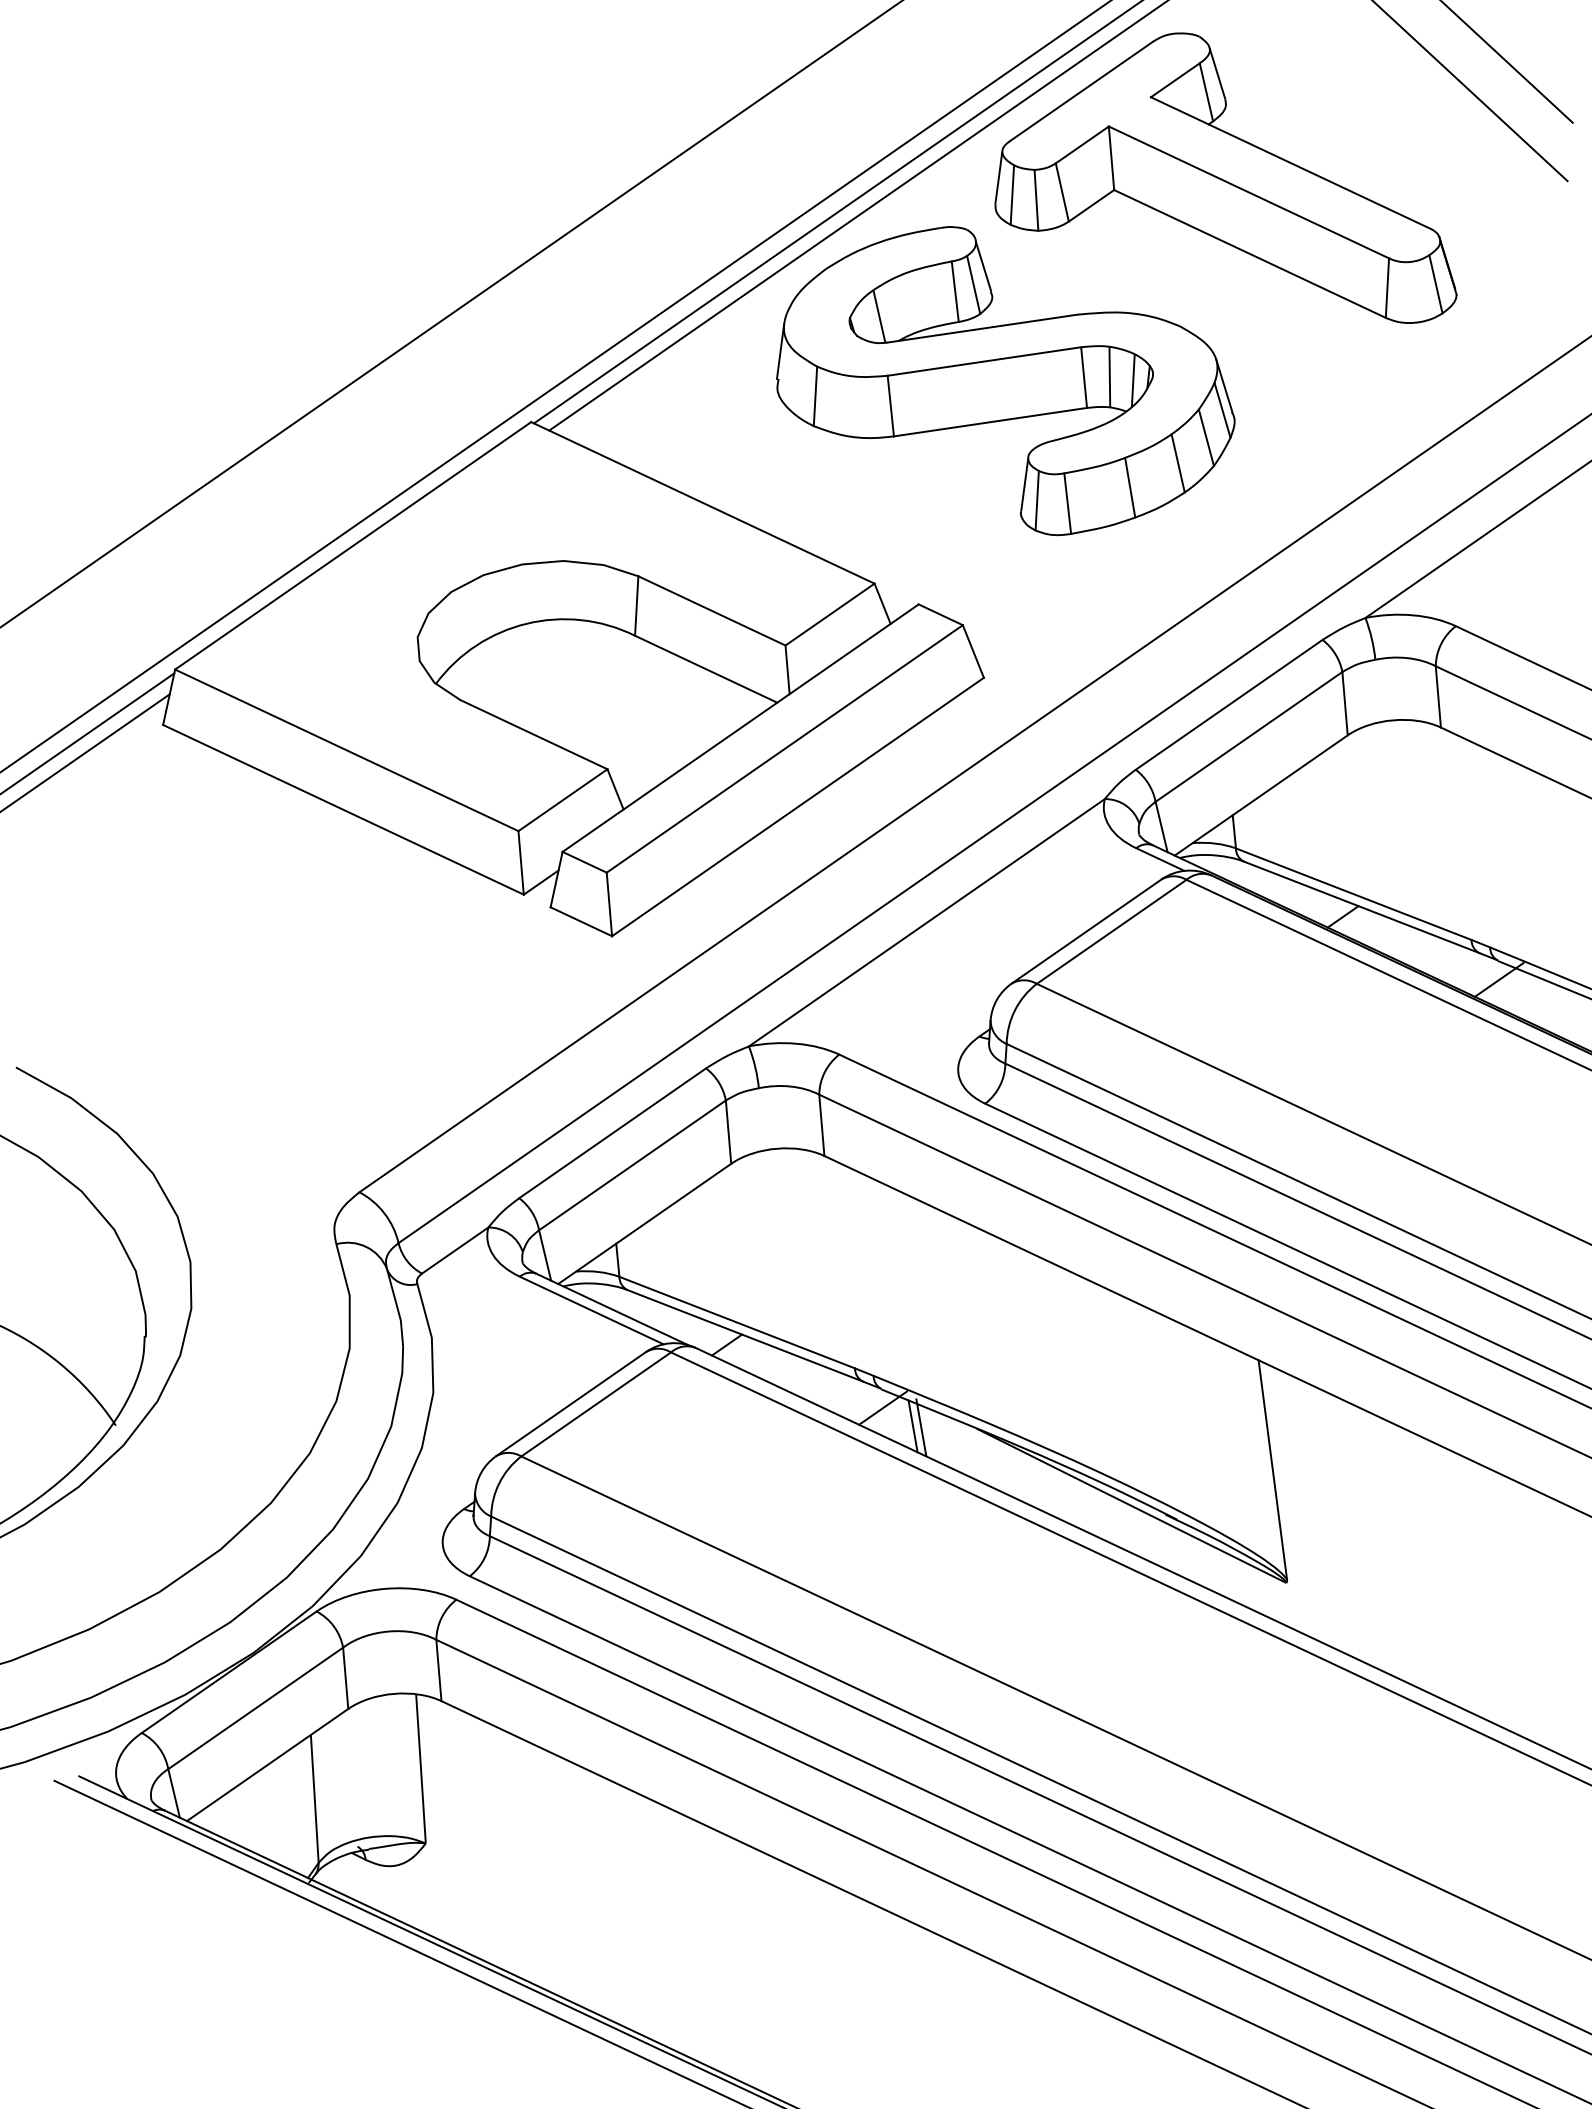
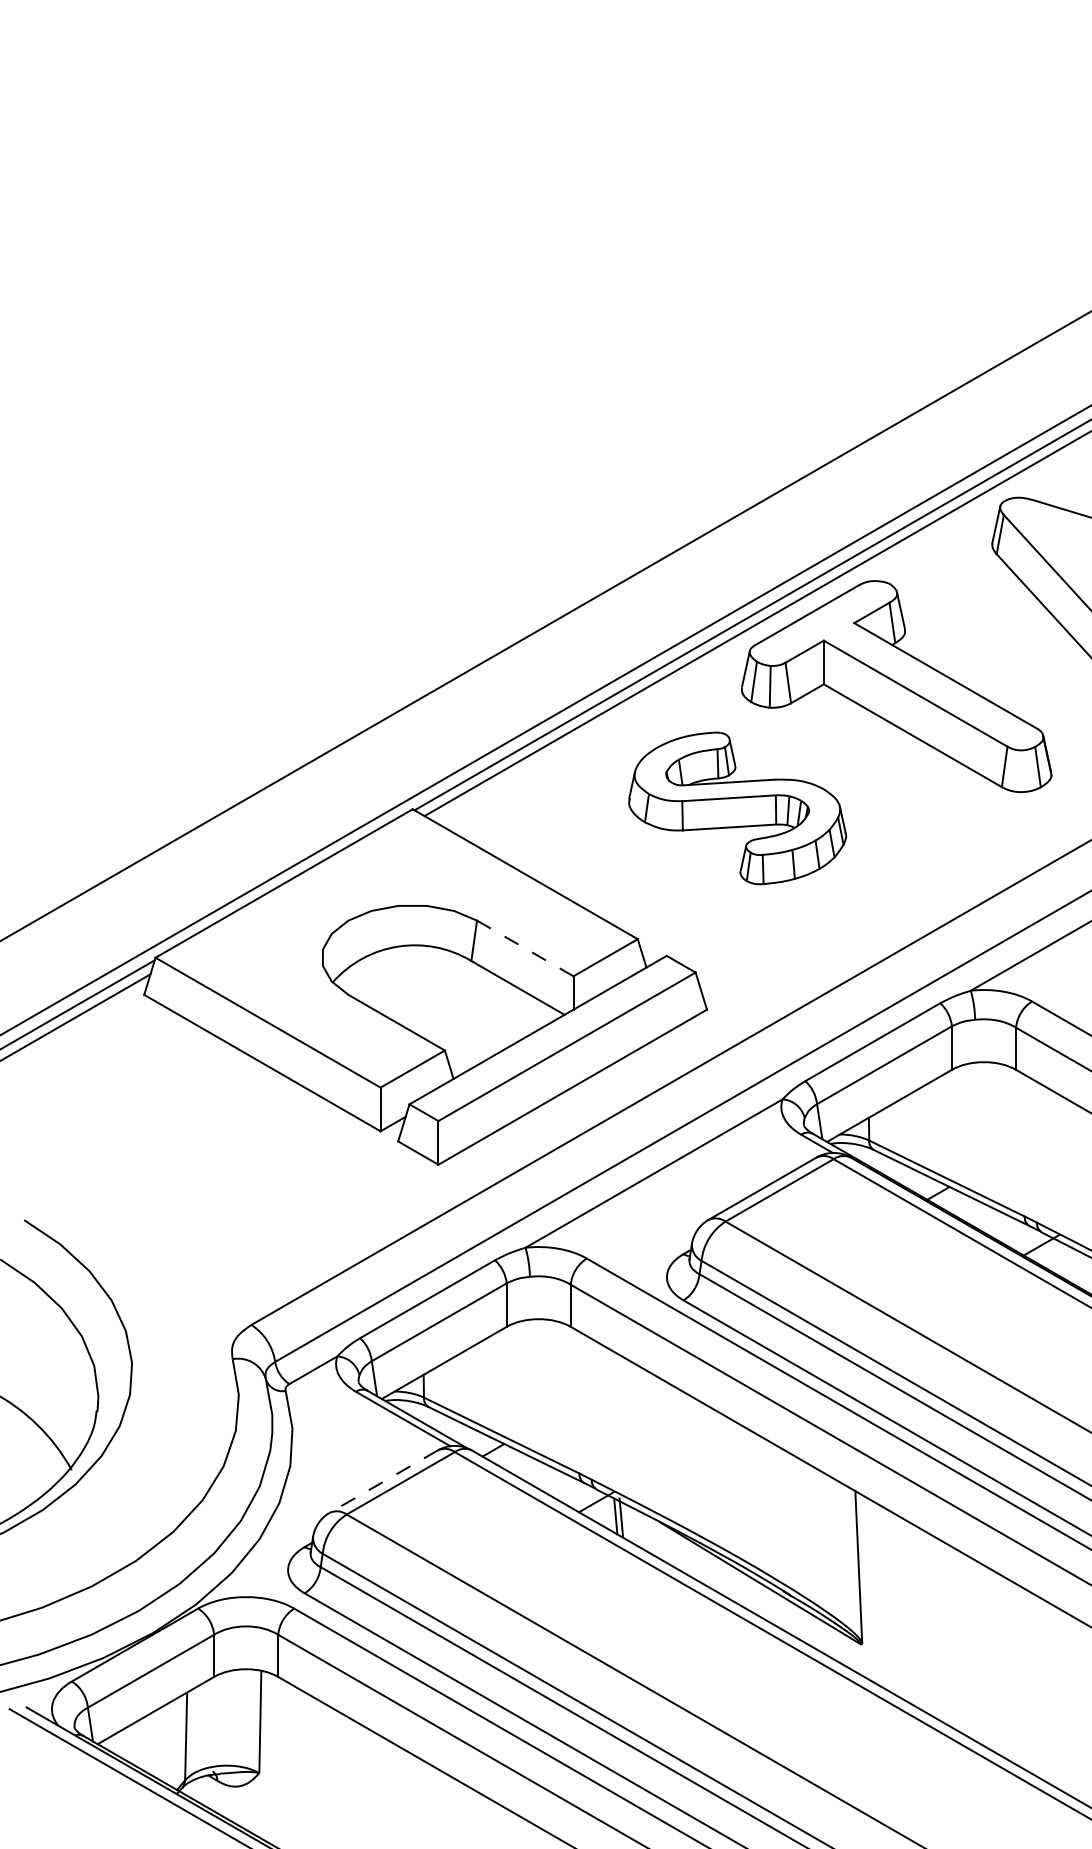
part: (1003, 381) -> (737, 808), size x0.7
line: (712, 610) -> (525, 948), solid -> dashed
line: (570, 1403) -> (383, 1481), solid -> dashed

